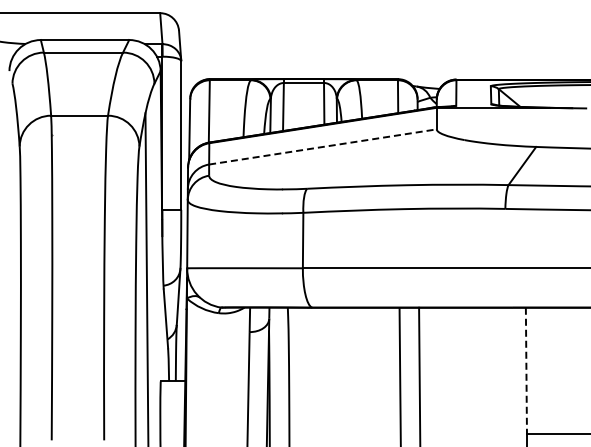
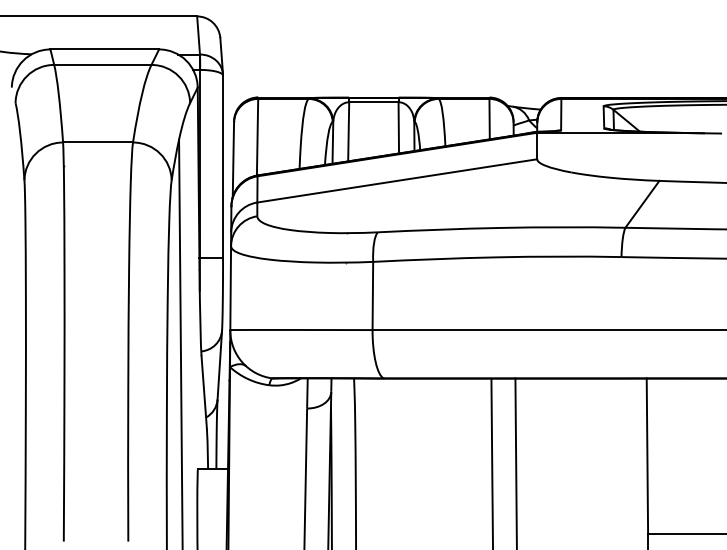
line: (323, 146) -> (397, 180), dashed -> solid
line: (526, 371) -> (647, 456), dashed -> solid

